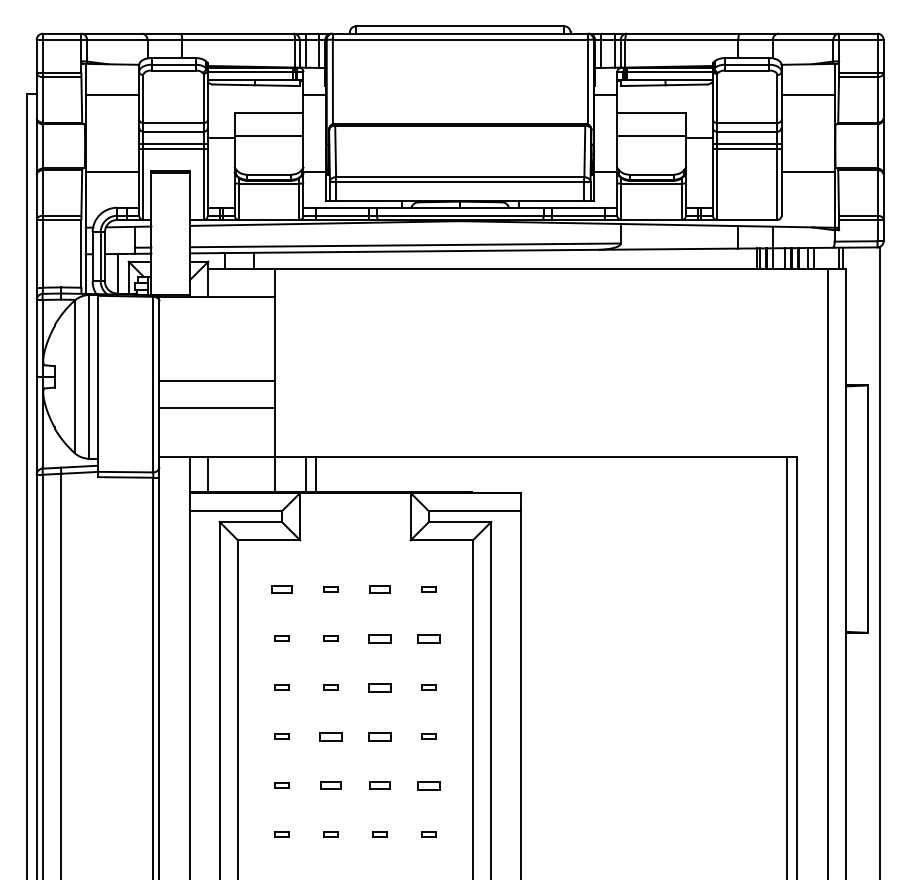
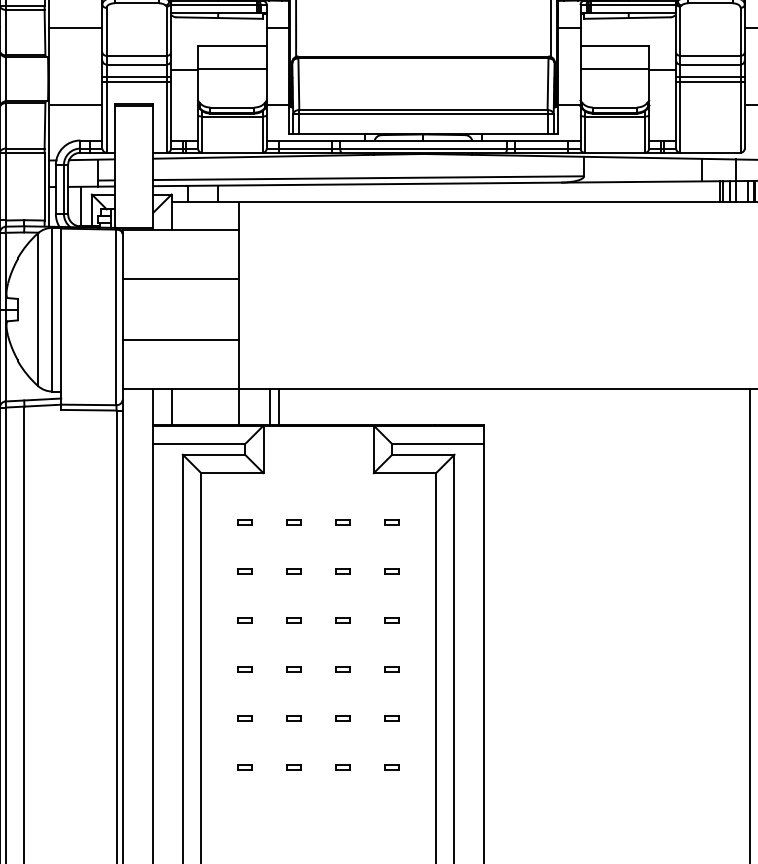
line: (217, 381) -> (180, 279), moved
part: (281, 589) -> (244, 522), size x0.71
part: (379, 589) -> (342, 522), size x0.71
part: (379, 638) -> (342, 571), size x0.62
part: (428, 638) -> (391, 571), size x0.62
part: (379, 687) -> (342, 620), size x0.62
part: (330, 736) -> (293, 669), size x0.62
part: (379, 736) -> (342, 669), size x0.62
part: (330, 785) -> (293, 718), size x0.71
part: (379, 785) -> (342, 718), size x0.71
part: (428, 785) -> (391, 718), size x0.62

